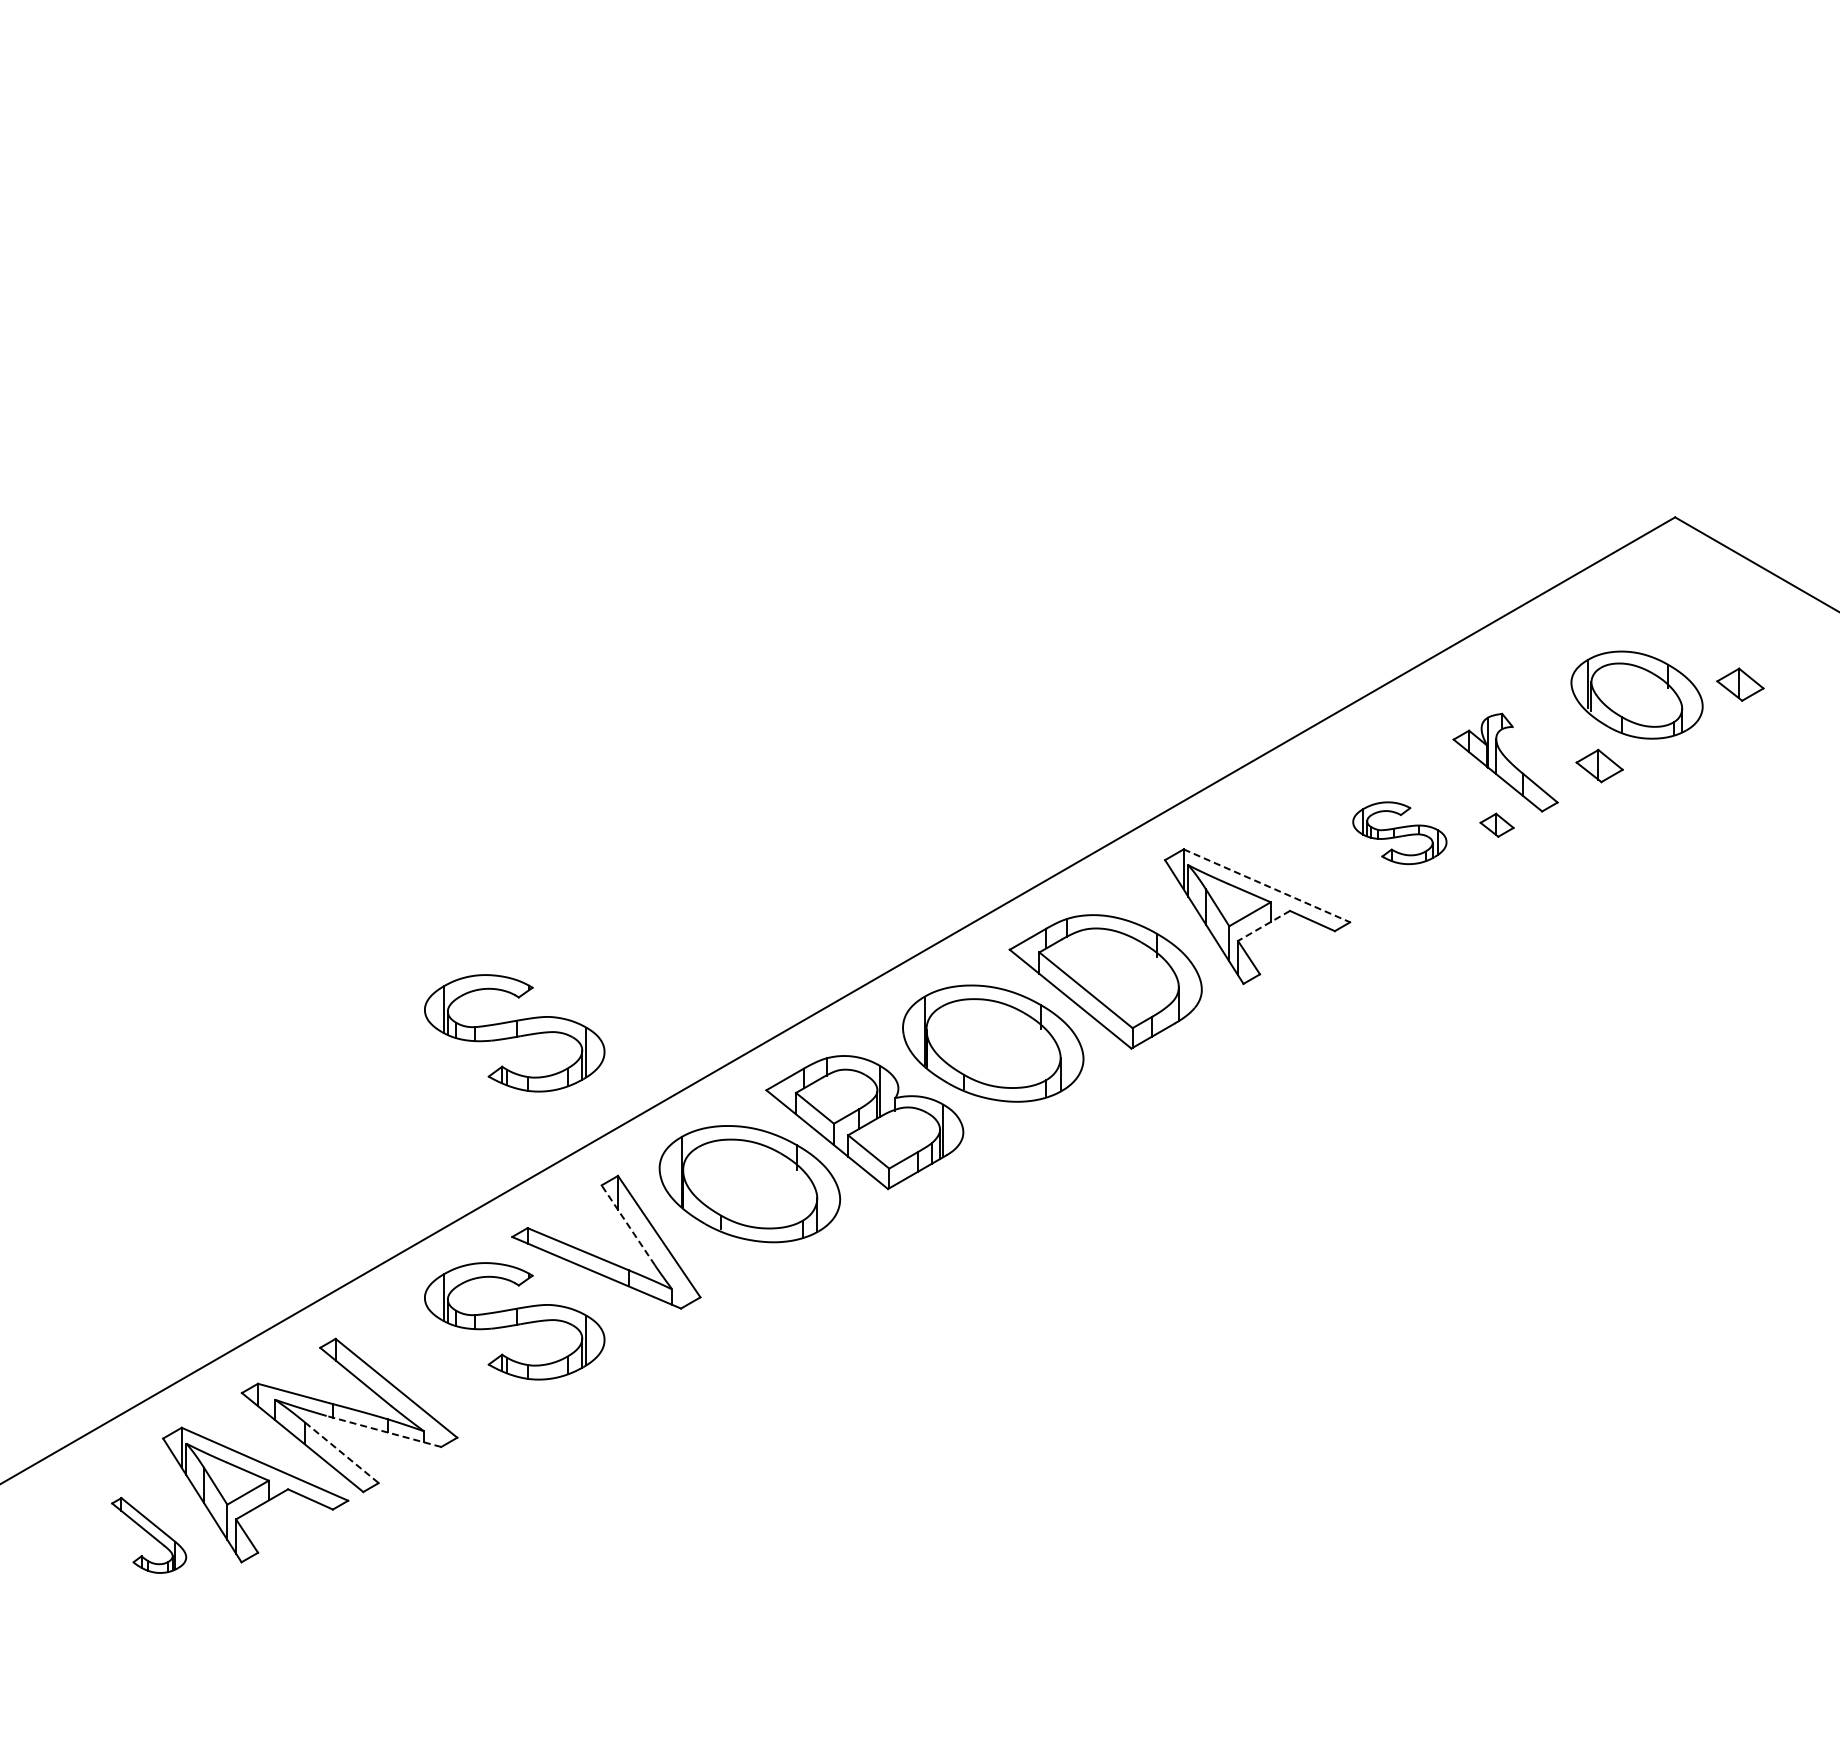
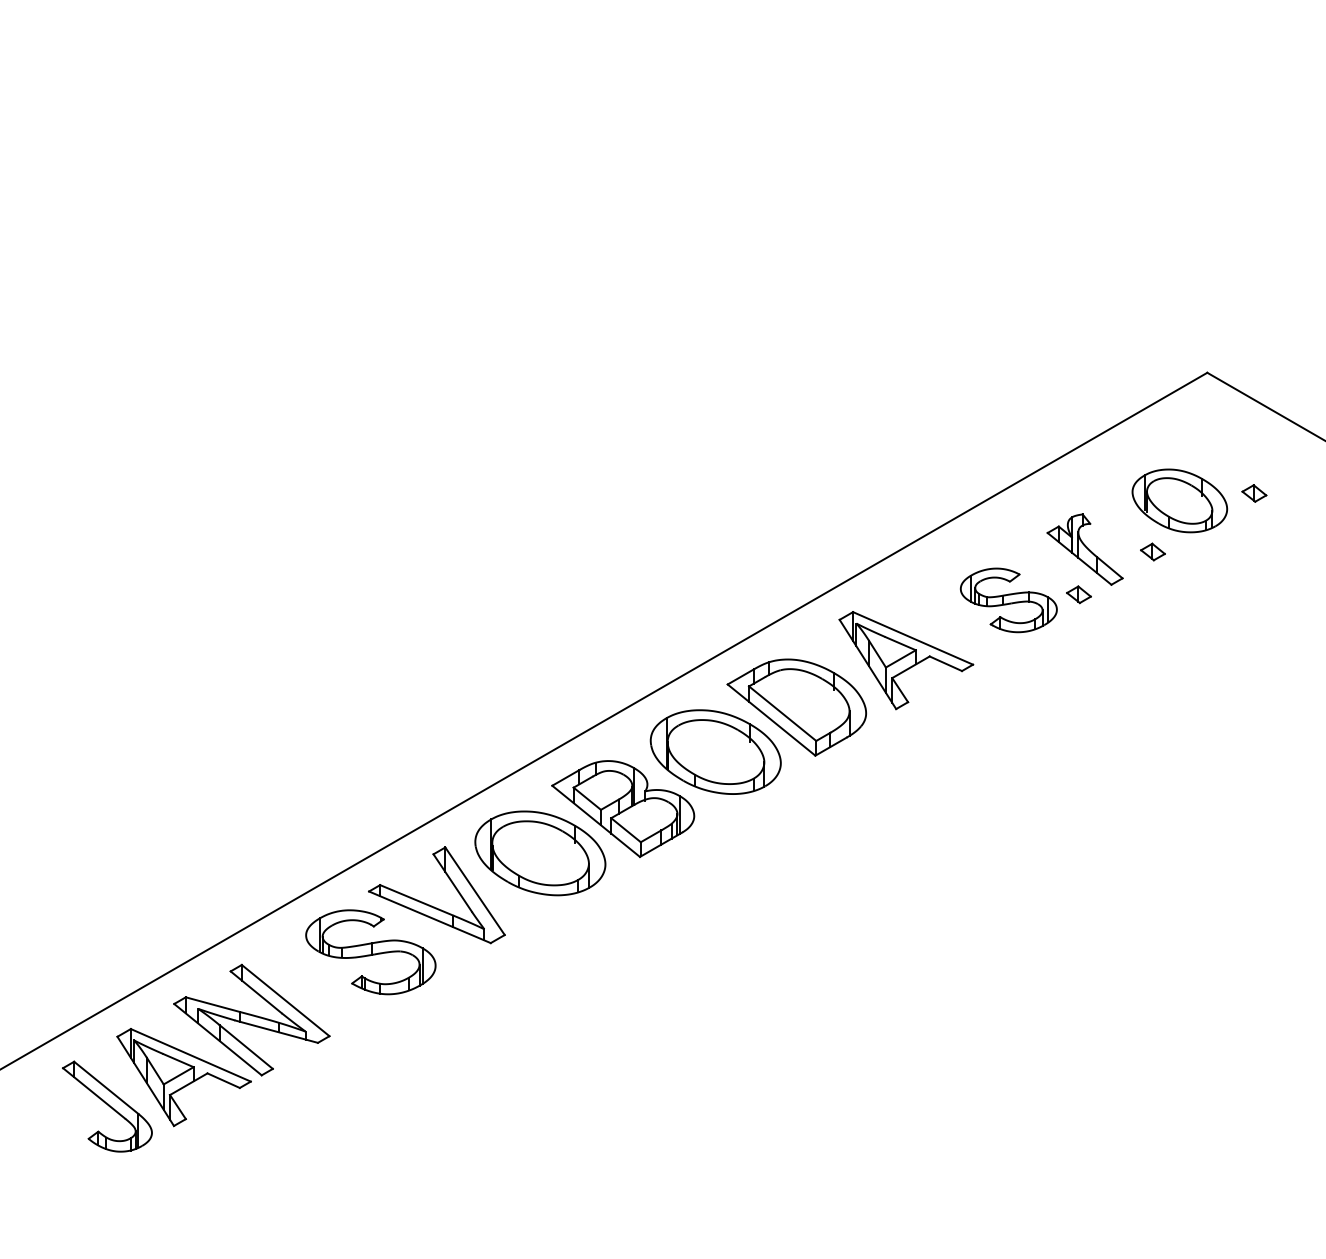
part: (1740, 684) -> (1254, 493), size x0.71
part: (1599, 765) -> (1152, 551), size x0.71
part: (1399, 833) -> (1008, 600), size x1.43
line: (1266, 885) -> (912, 638), dashed -> solid
line: (1263, 926) -> (910, 667), dashed -> solid
part: (514, 1033) -> (370, 744), removed
line: (628, 1225) -> (452, 883), dashed -> solid
line: (383, 1431) -> (276, 1031), dashed -> solid
line: (341, 1452) -> (246, 1046), dashed -> solid
part: (148, 1535) -> (106, 1106), size x1.67

